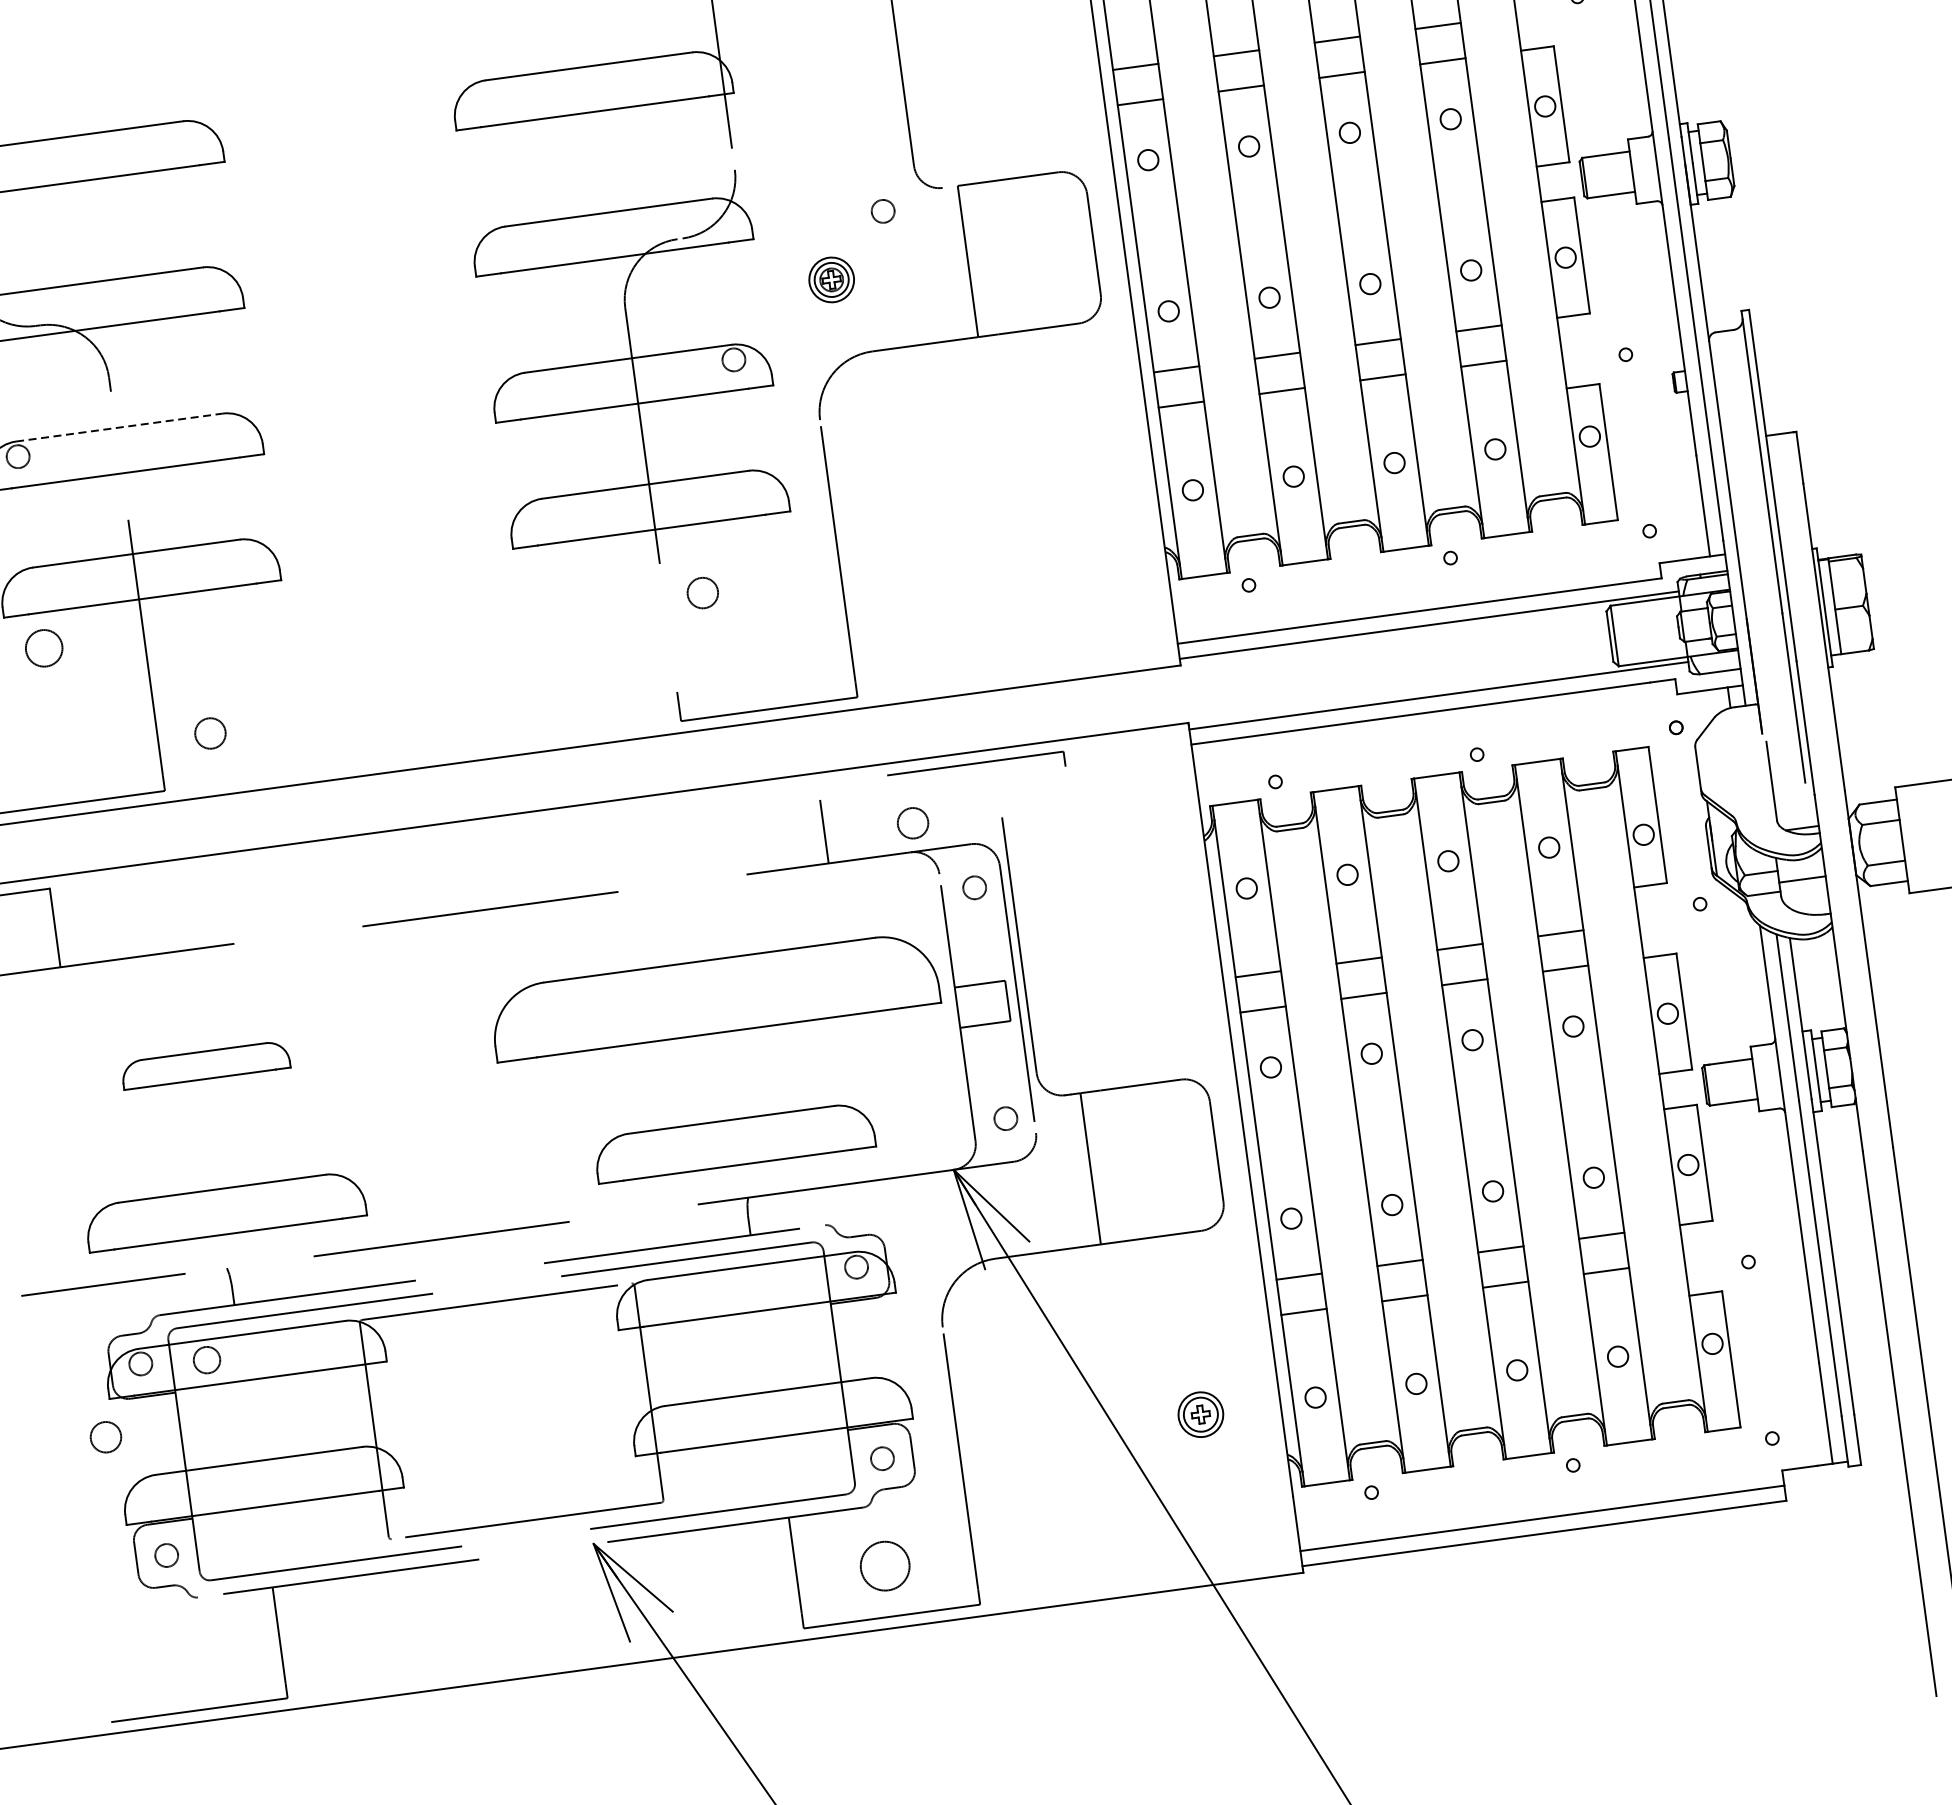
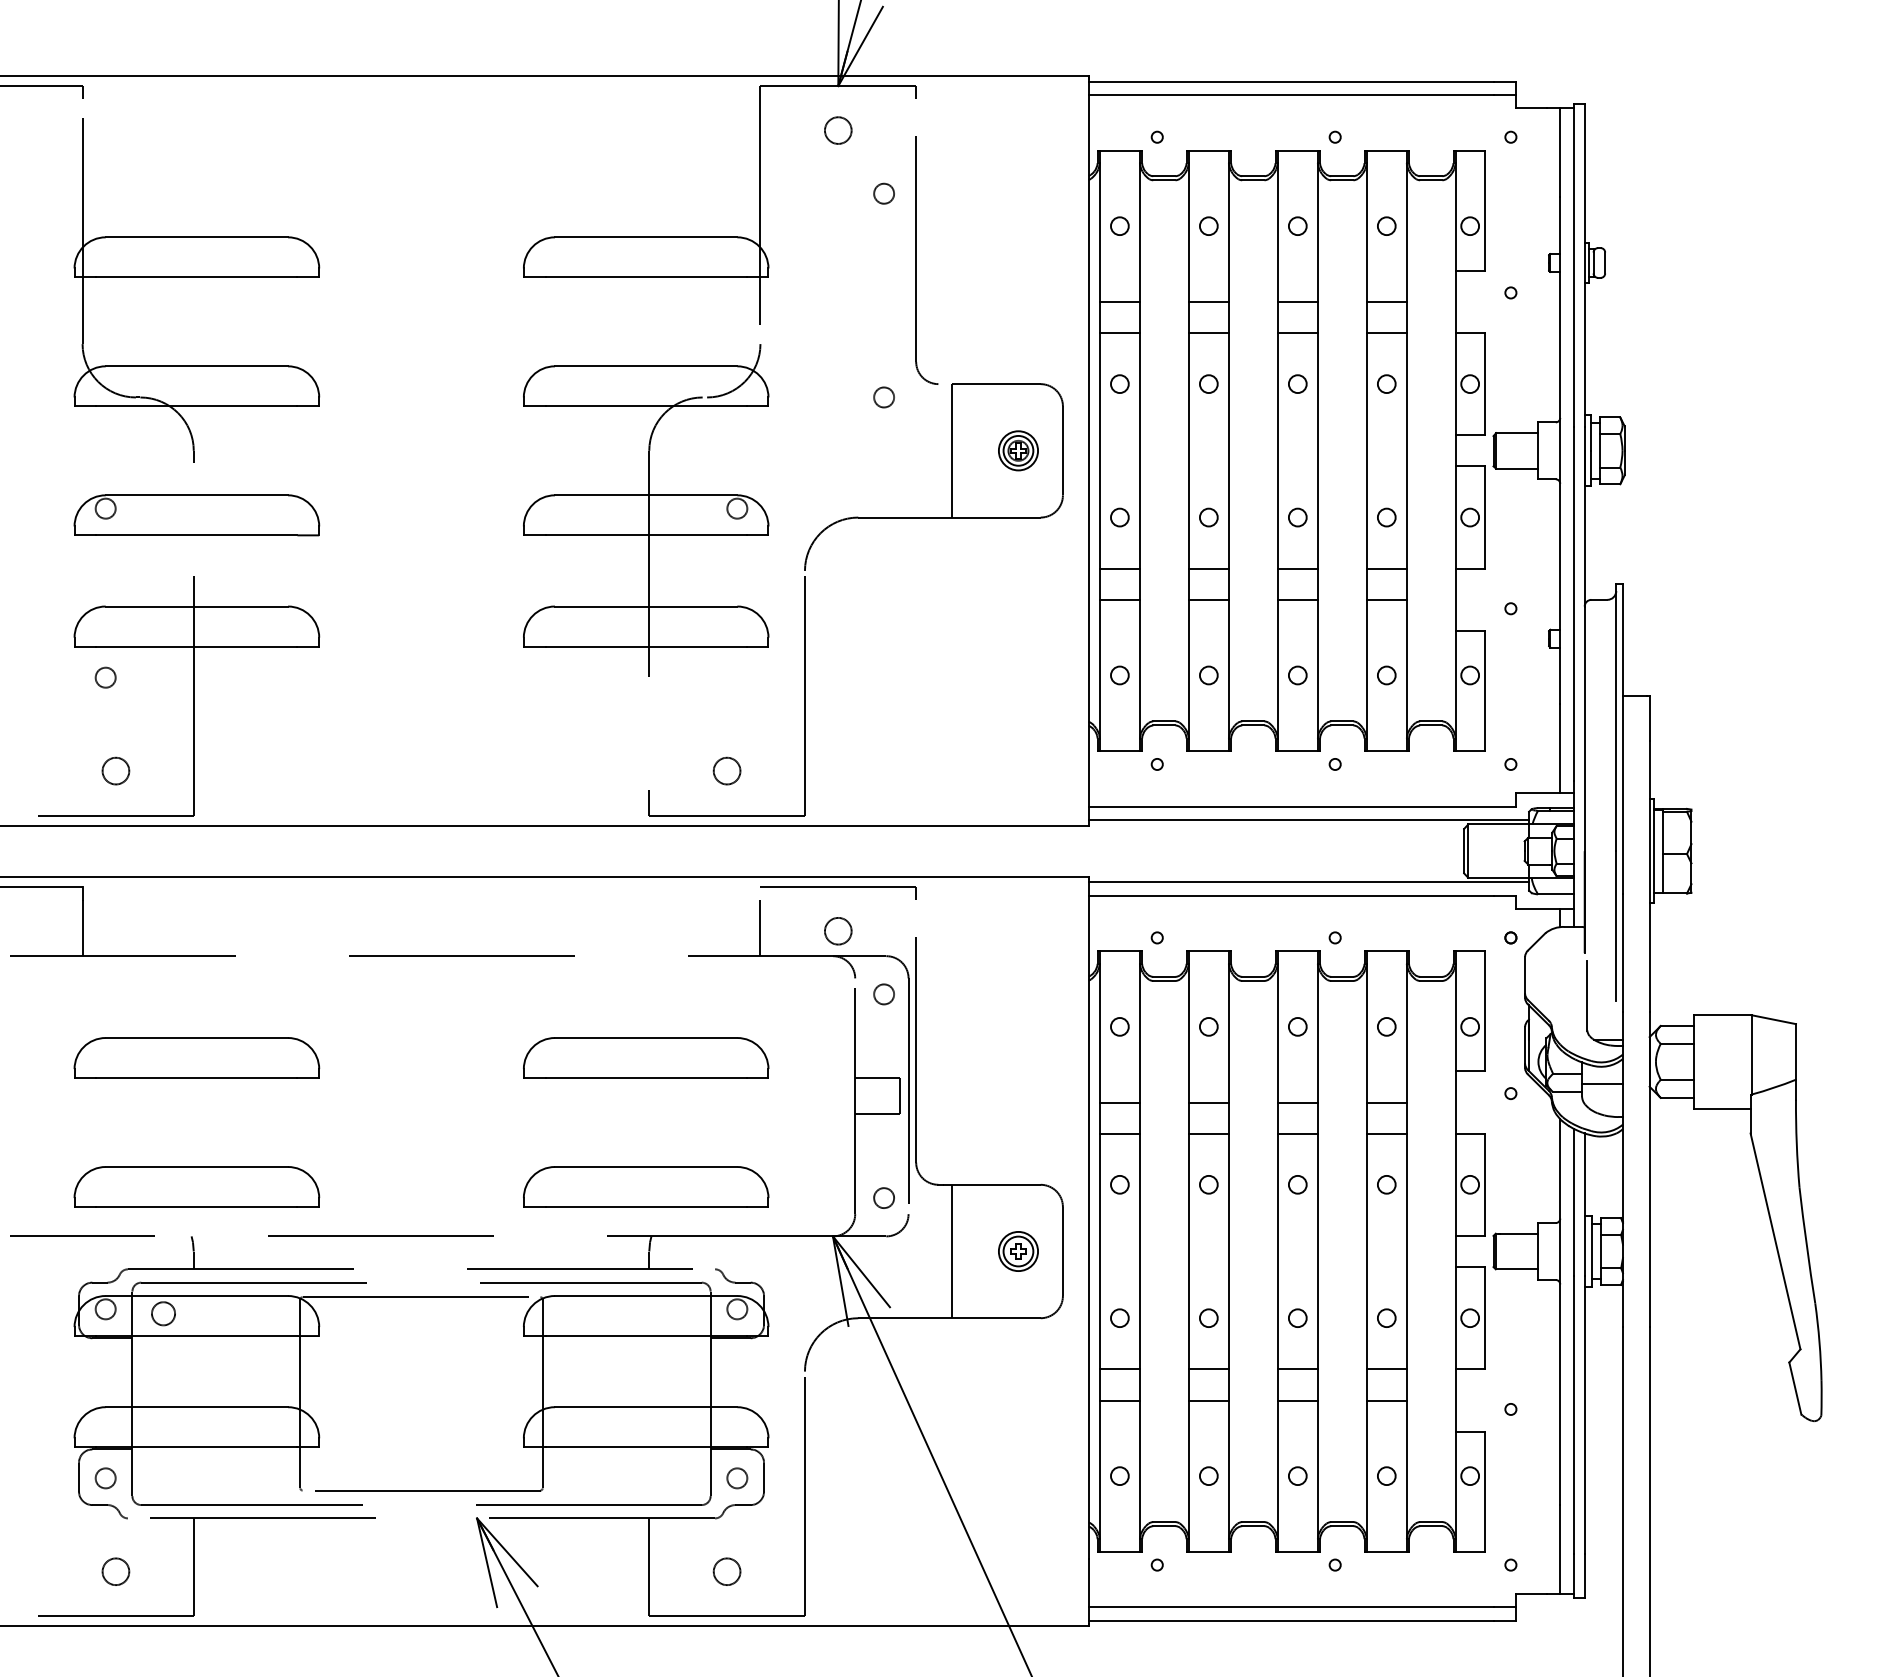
part: (831, 279) -> (1018, 450), moved
line: (120, 427) -> (197, 495), dashed -> solid
circle: (702, 592) -> (726, 770), moved
circle: (43, 648) -> (105, 677), size x0.62
circle: (209, 732) -> (115, 770), moved
part: (976, 769) -> (838, 892), moved
part: (715, 995) -> (646, 1057), size x0.62
part: (205, 1064) -> (196, 1057), size x1.67
part: (1200, 1414) -> (1018, 1251), moved
circle: (105, 1437) -> (115, 1571), moved
circle: (884, 1565) -> (726, 1571), size x0.62

